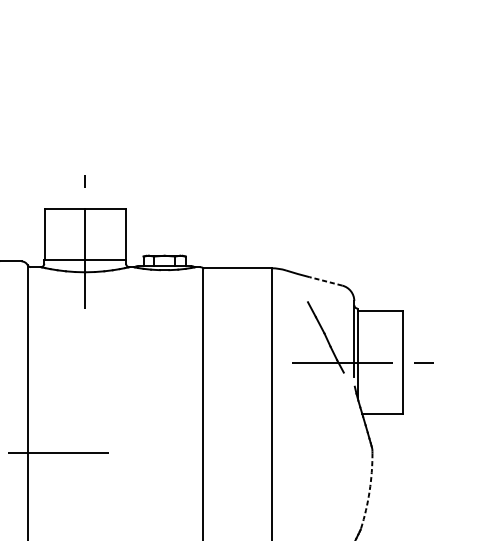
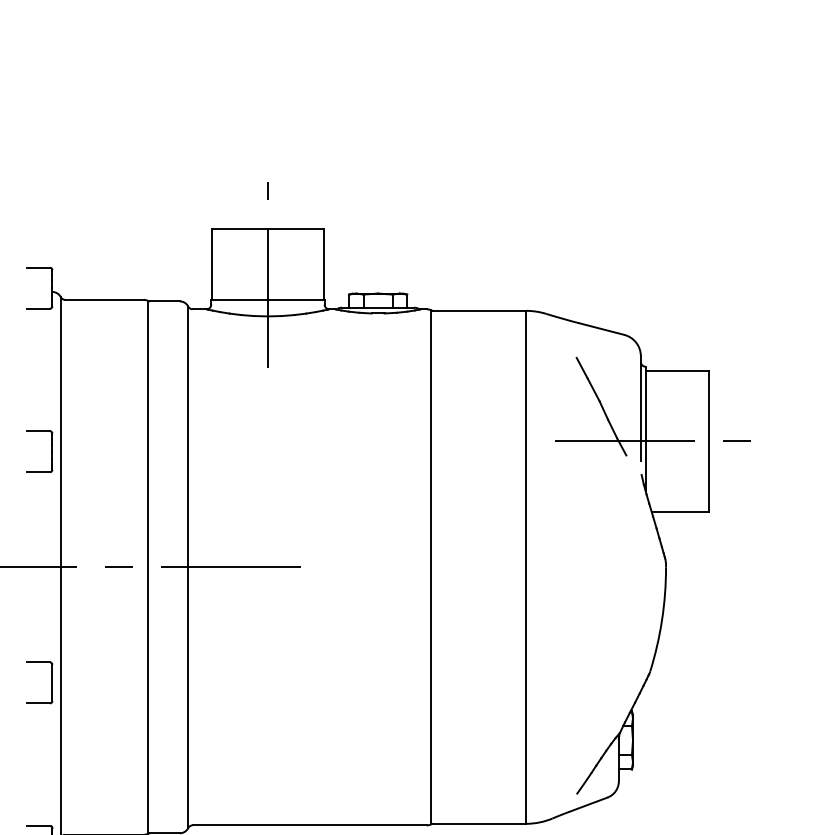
line: (325, 281) -> (601, 328), dashed -> solid
arc: (369, 491) -> (662, 620), dashed -> solid

